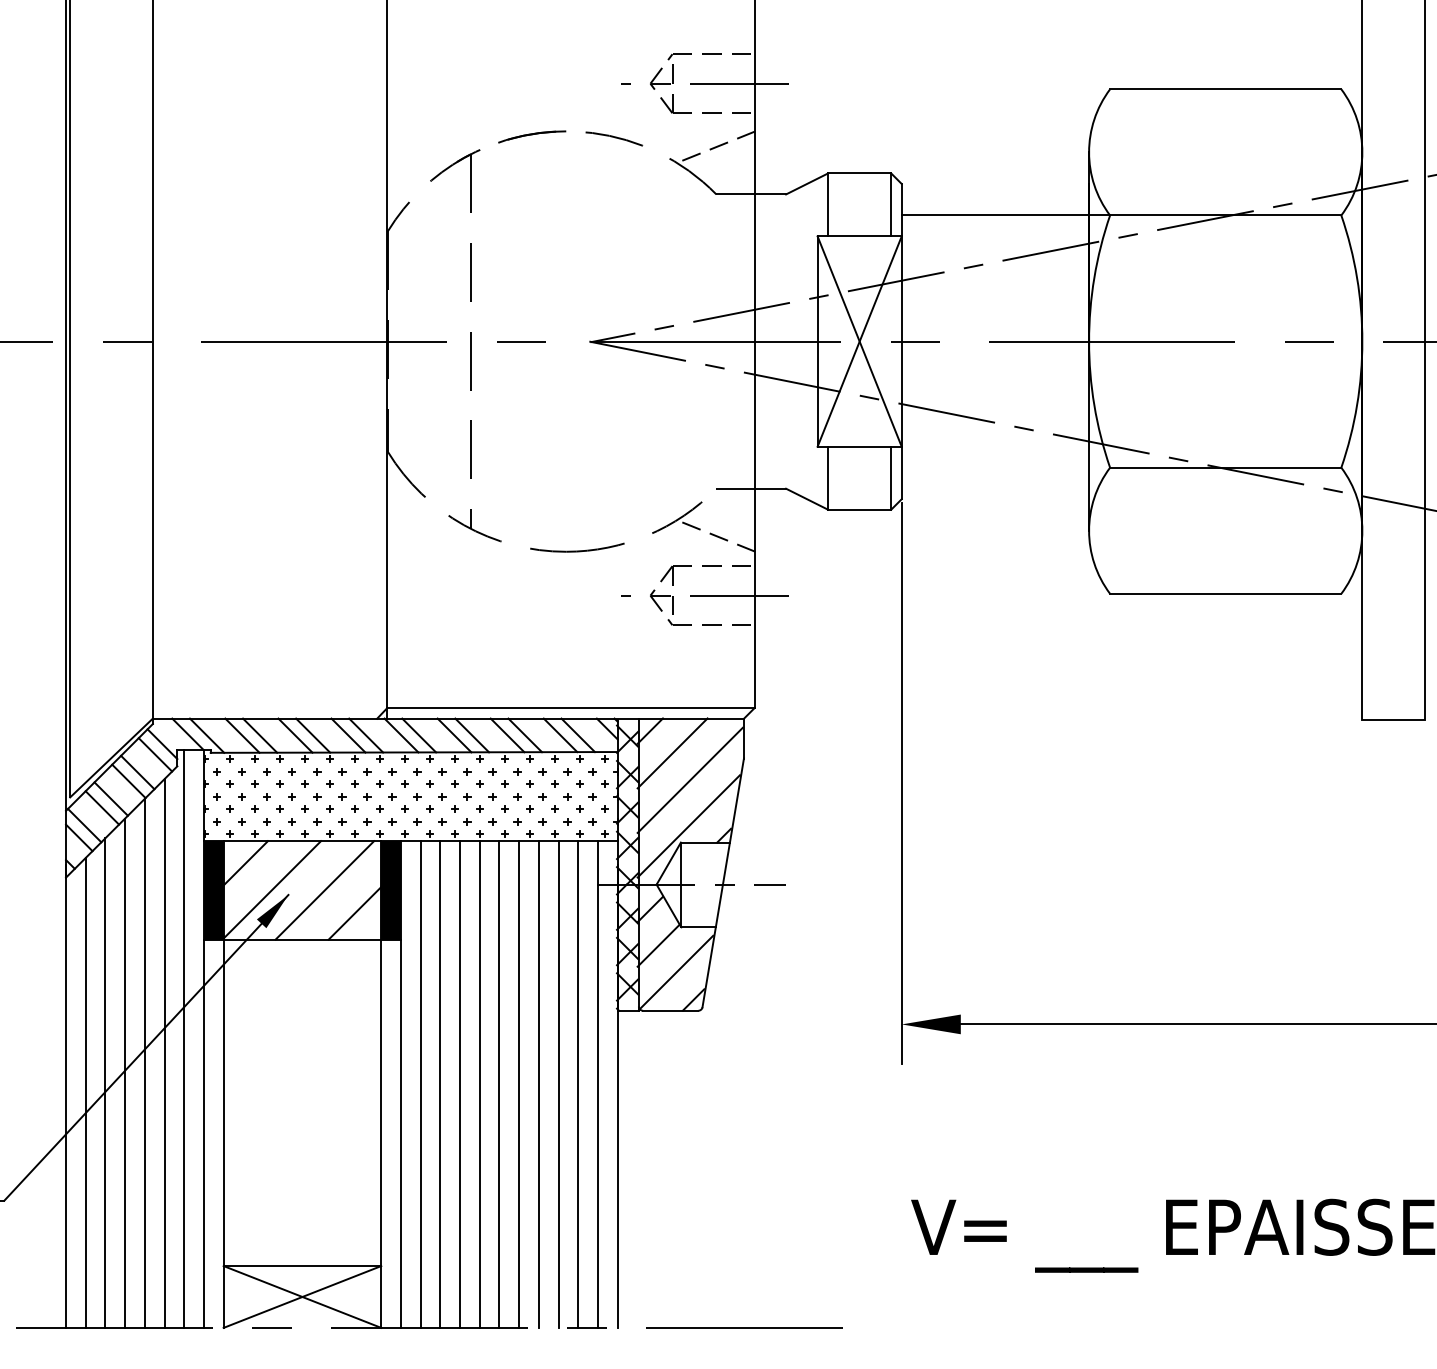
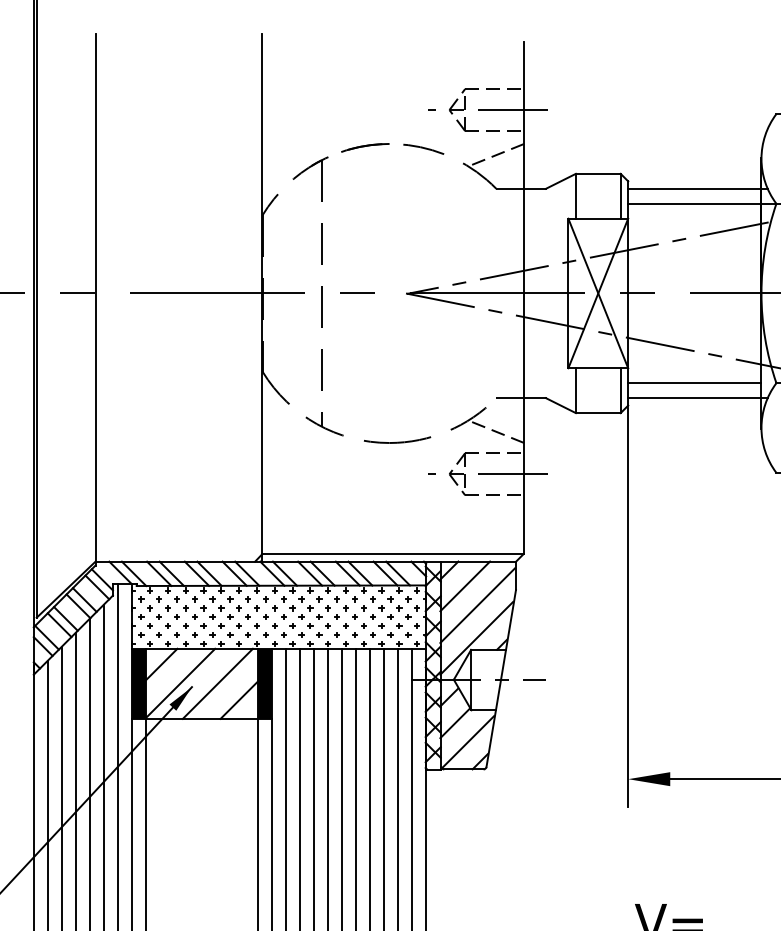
line: (999, 194) -> (697, 188), added
line: (995, 467) -> (694, 383), added
line: (999, 488) -> (697, 397), added

